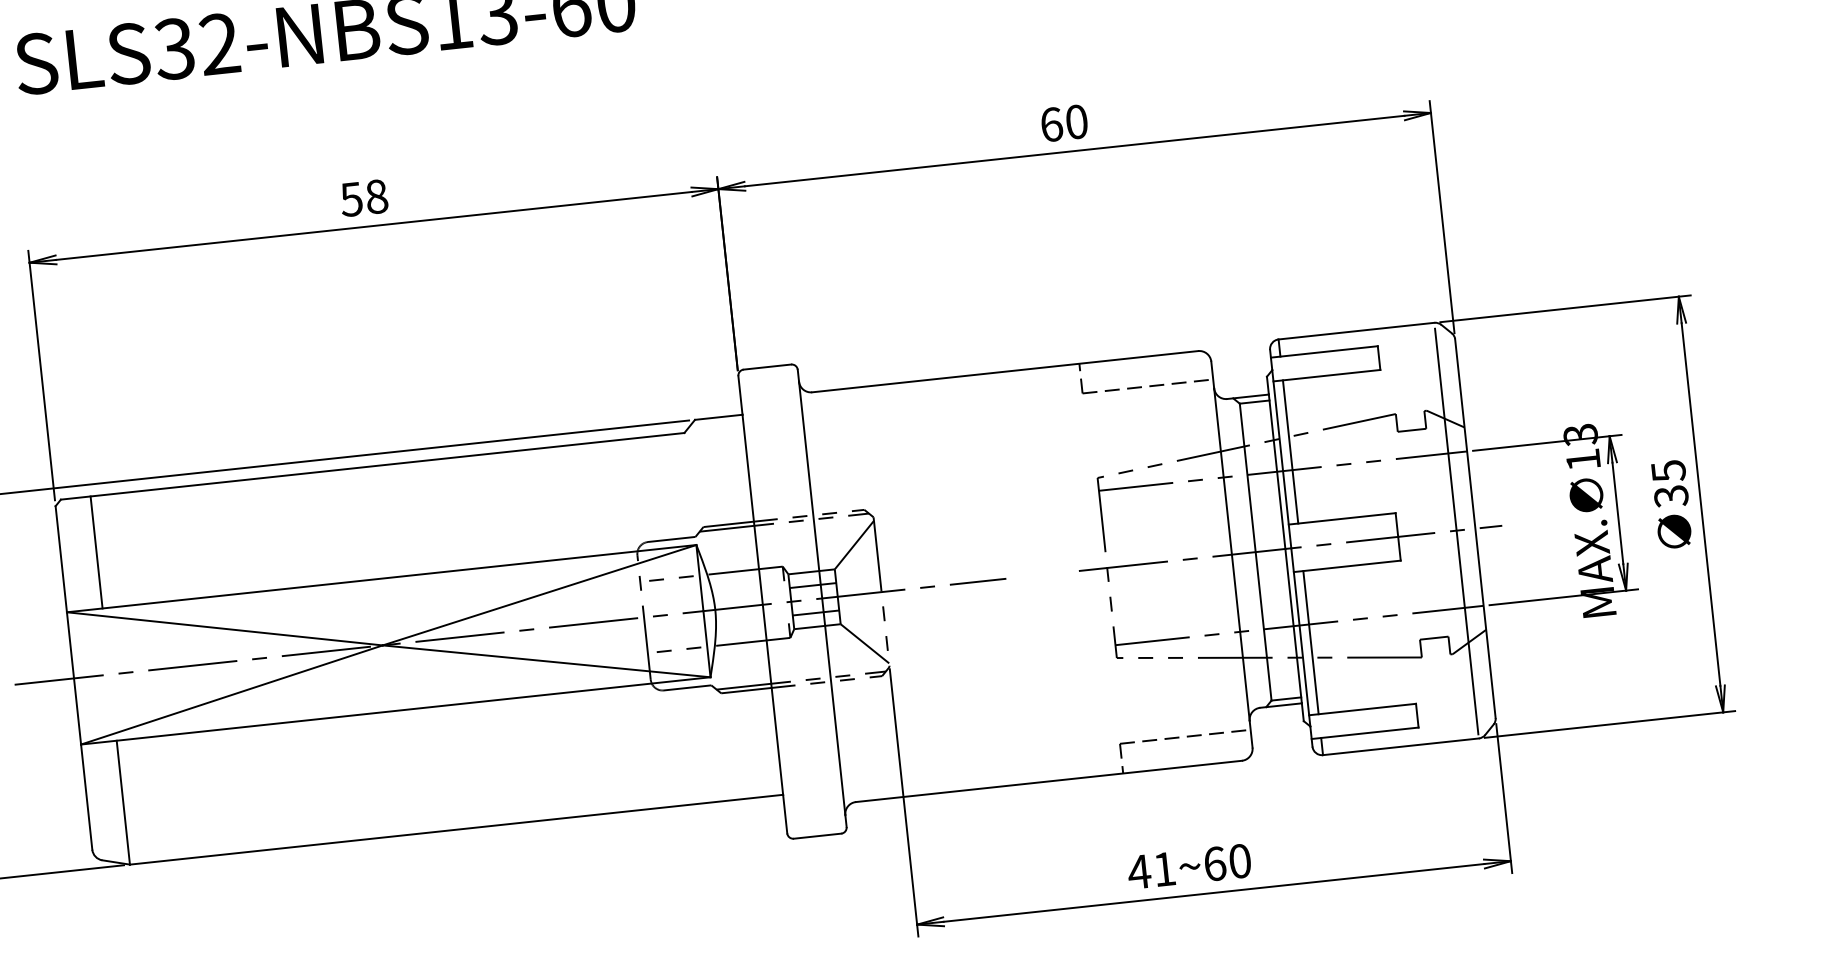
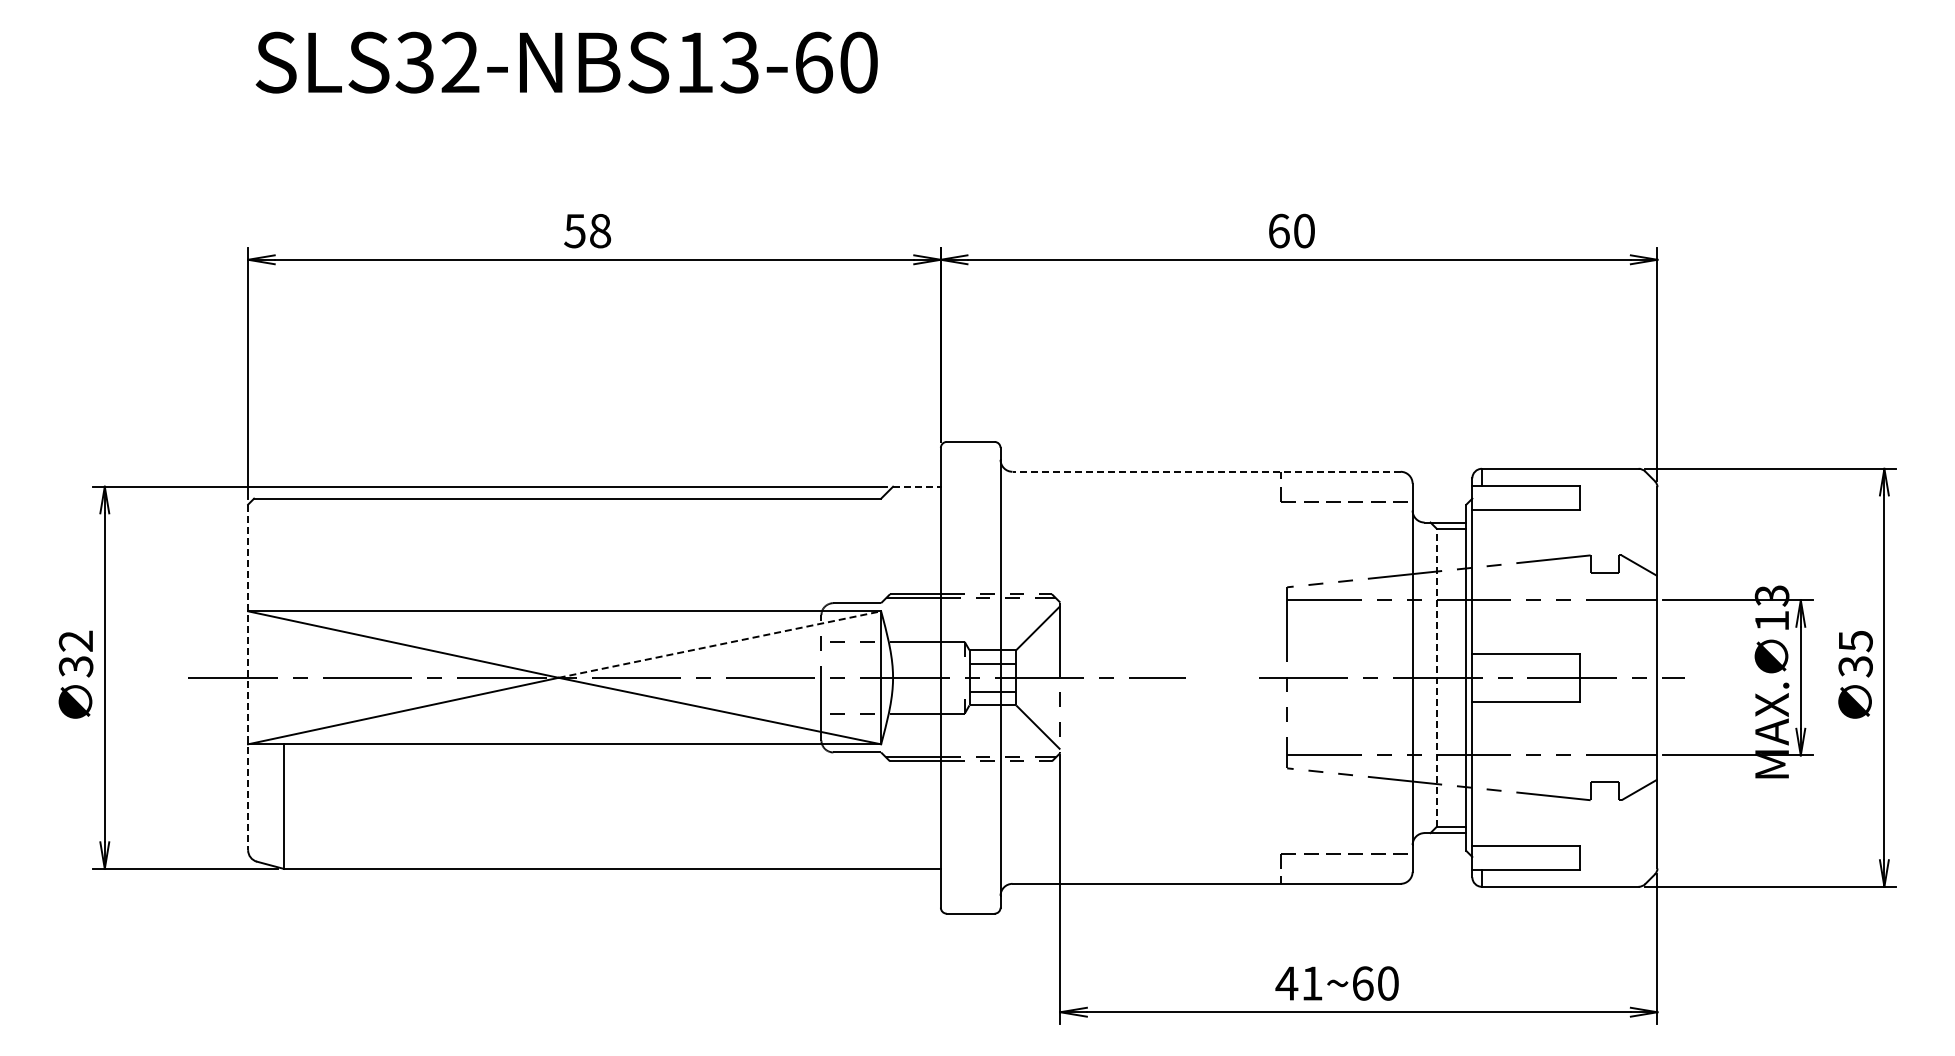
line: (1005, 371) -> (1206, 471), solid -> dashed
line: (718, 417) -> (916, 486), solid -> dashed
line: (1290, 451) -> (1481, 581), removed
line: (1456, 531) -> (1638, 678), removed
line: (1255, 551) -> (1436, 677), solid -> dashed
line: (96, 552) -> (283, 554), removed
line: (539, 595) -> (719, 644), solid -> dashed
line: (1310, 642) -> (1481, 773), removed
line: (74, 678) -> (248, 677), solid -> dashed

